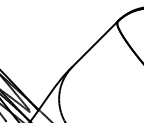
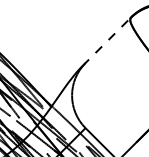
line: (93, 46) -> (106, 42), solid -> dashed

